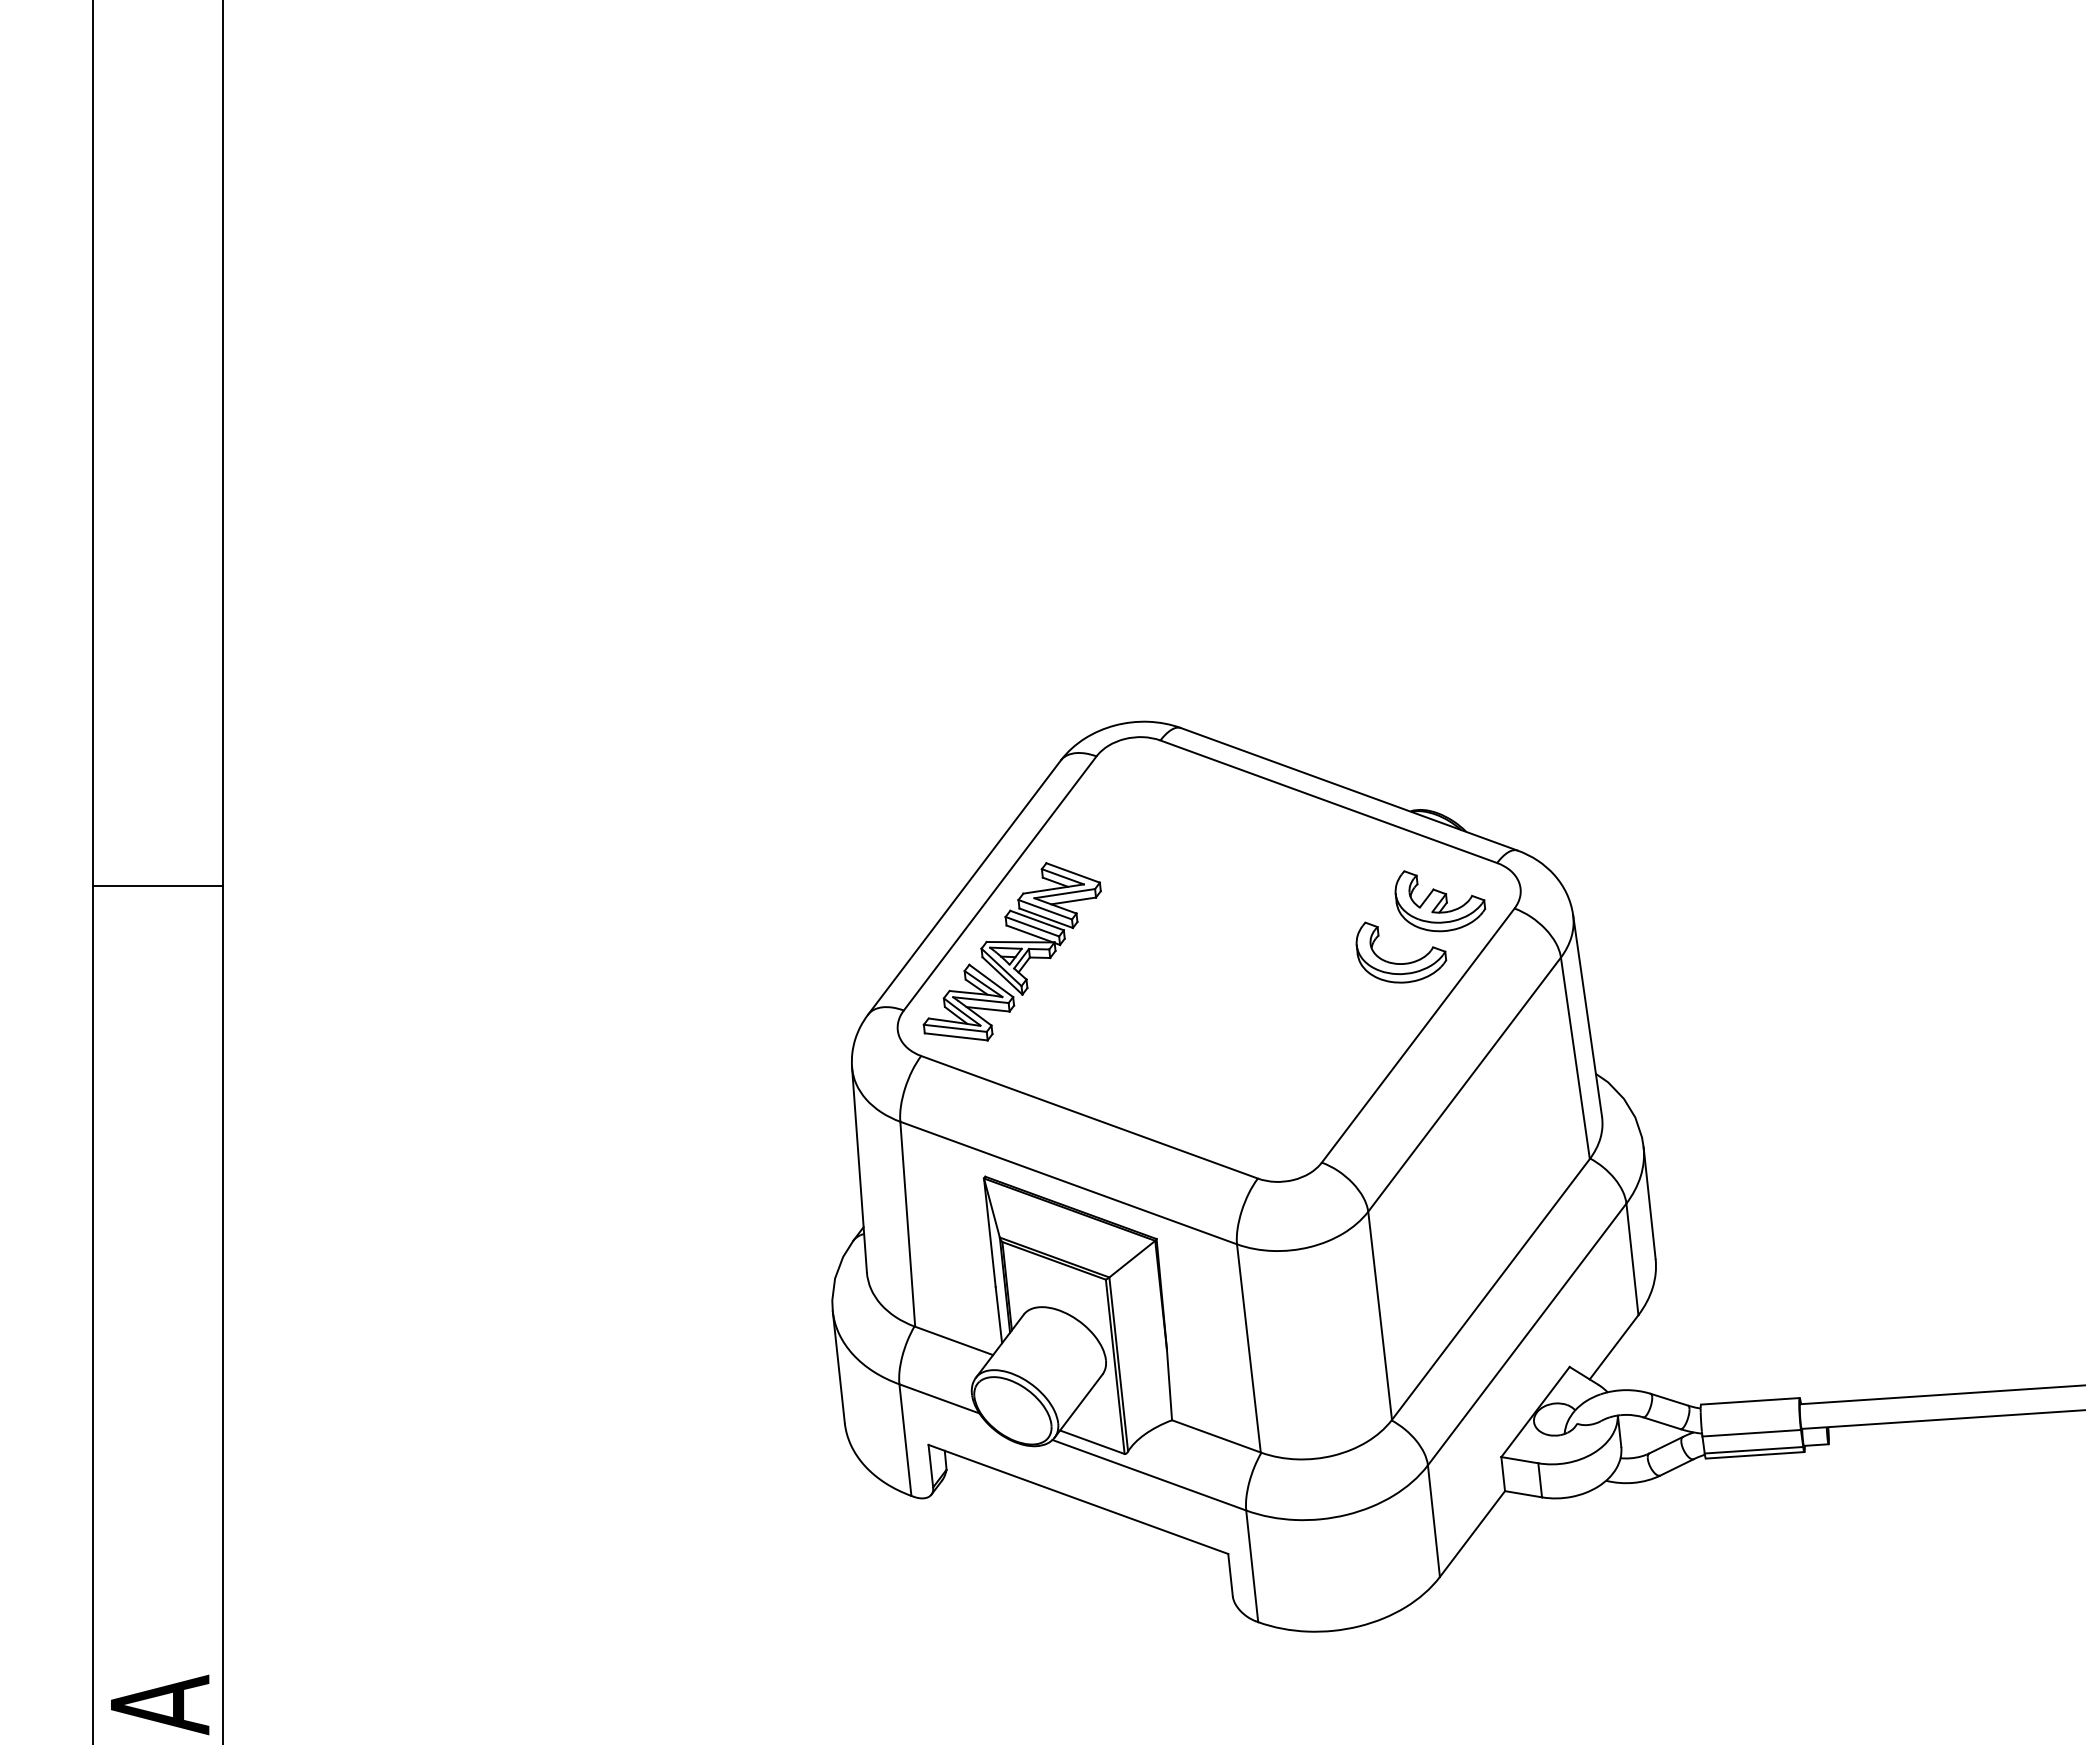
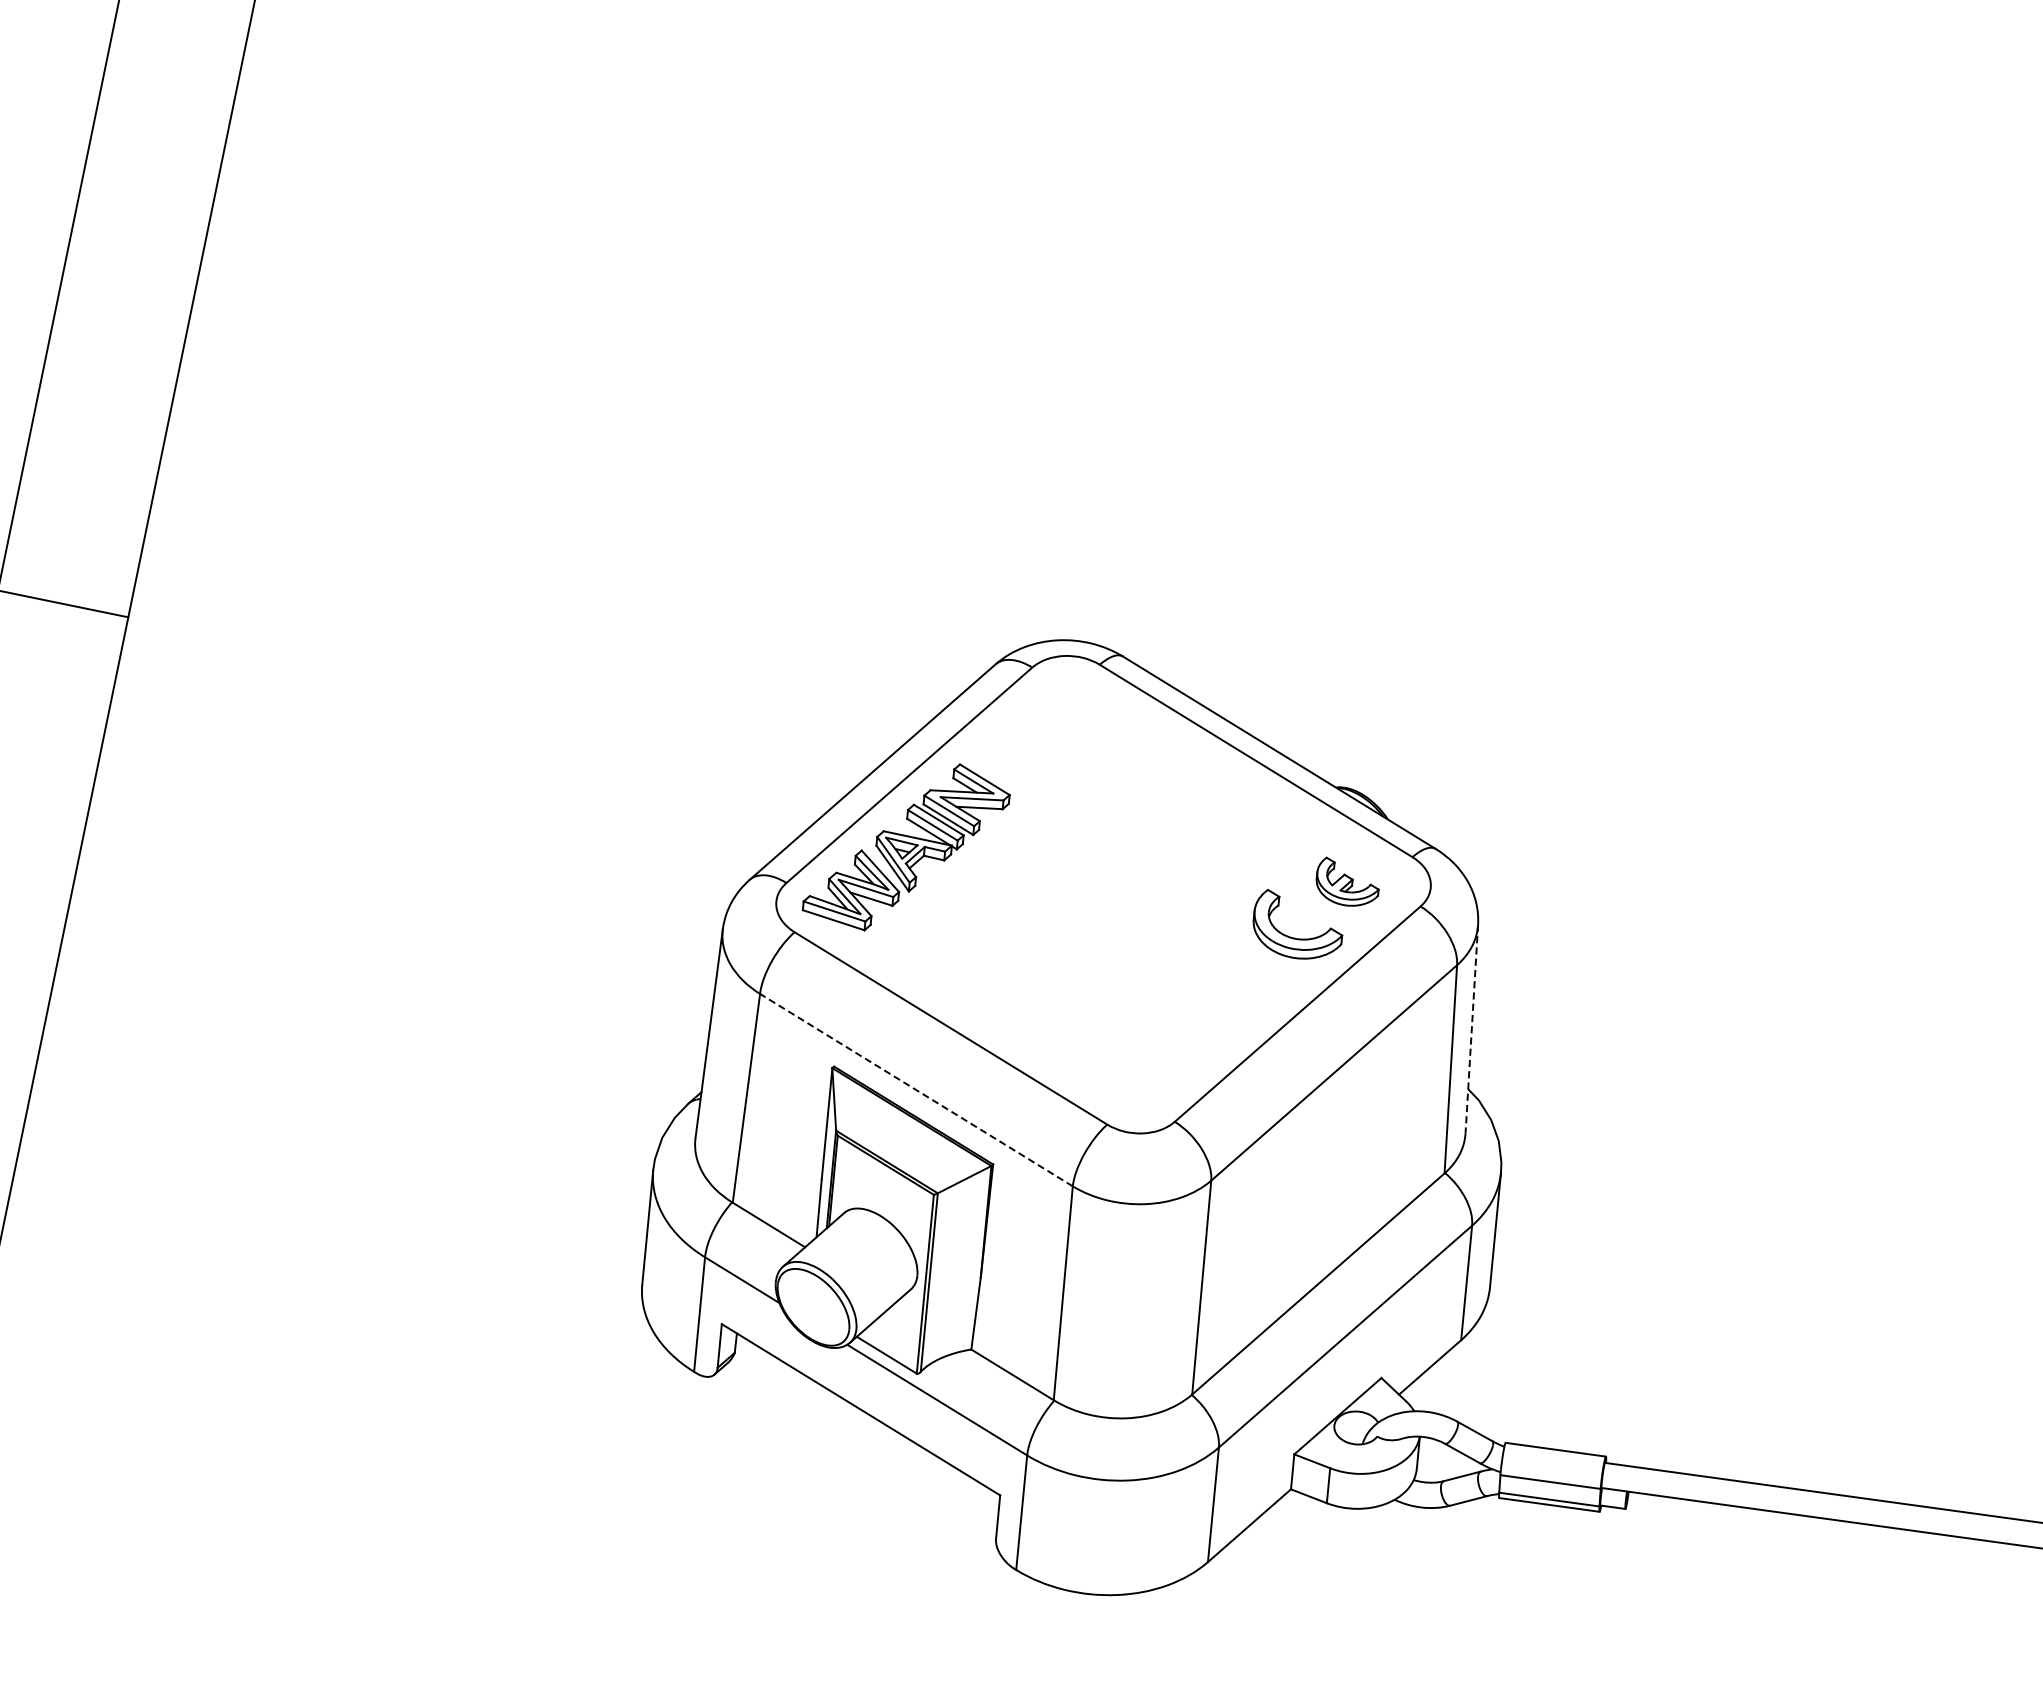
part: (1440, 901) -> (1347, 884), size x0.7
line: (1587, 1015) -> (1471, 1028), solid -> dashed
line: (1068, 1182) -> (916, 1089), solid -> dashed

